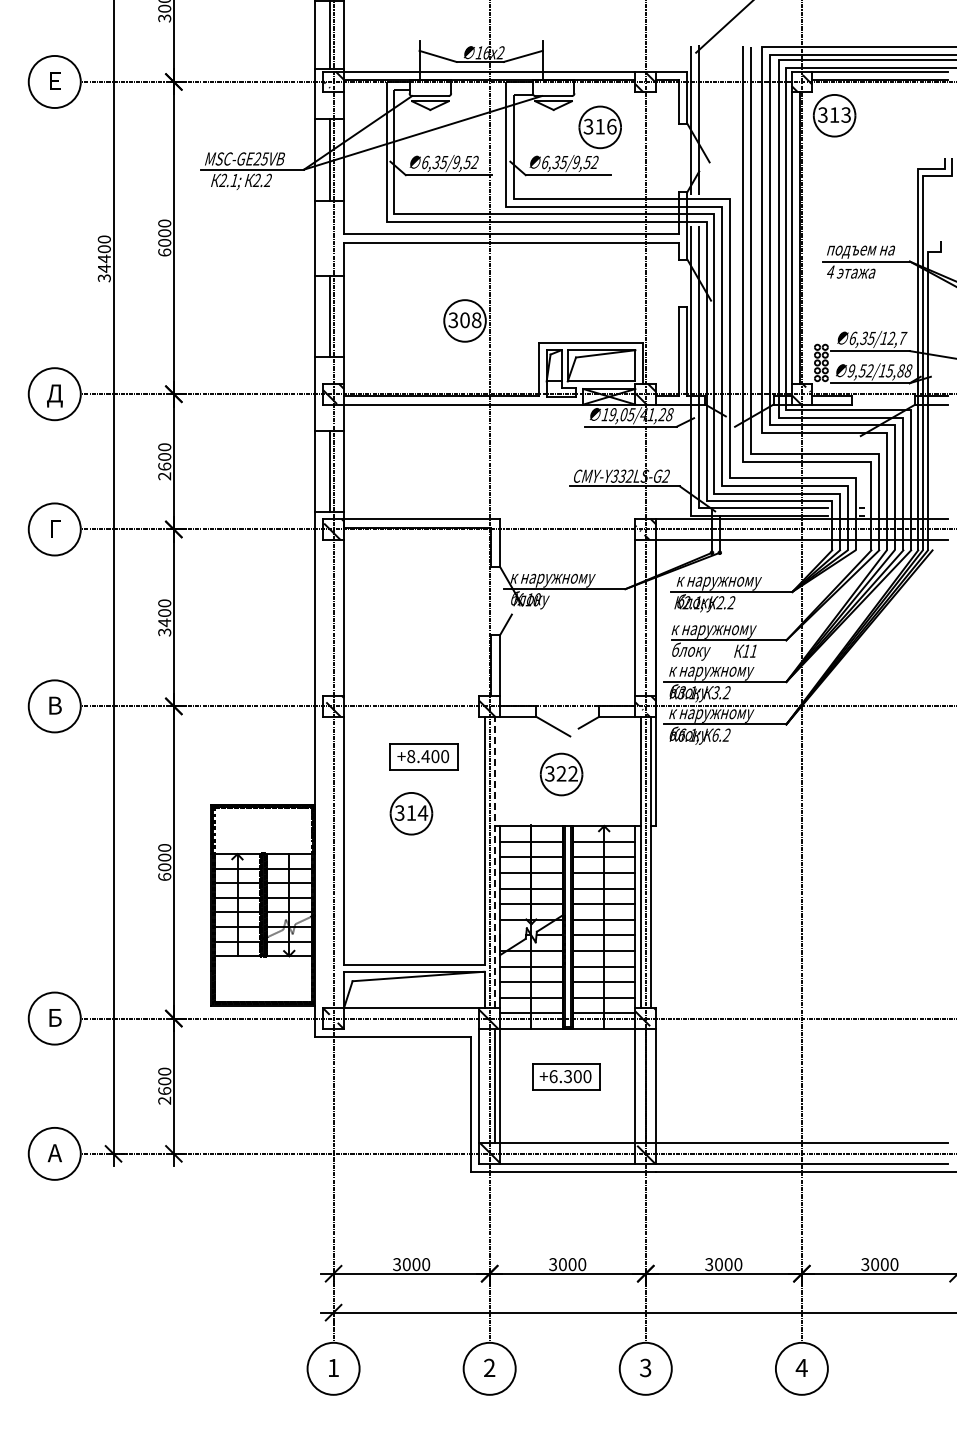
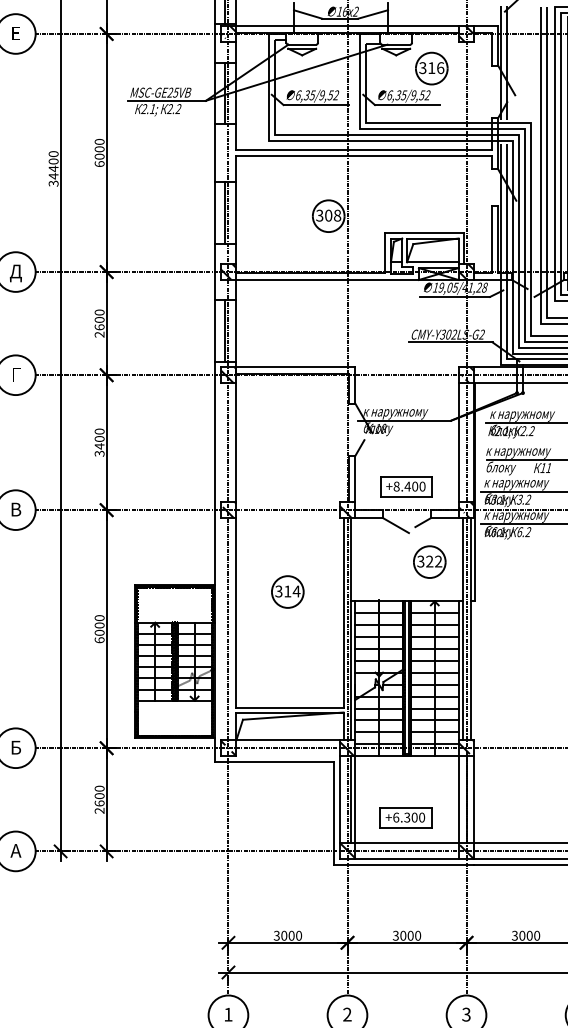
text: (622, 475) -> (448, 334), CMY-Y332LS-G2 -> CMY-Y302LS-G2
part: (423, 756) -> (406, 486), moved
part: (561, 774) -> (429, 562), moved
line: (494, 862) -> (351, 629), dashed -> solid
part: (566, 1076) -> (406, 817), moved

